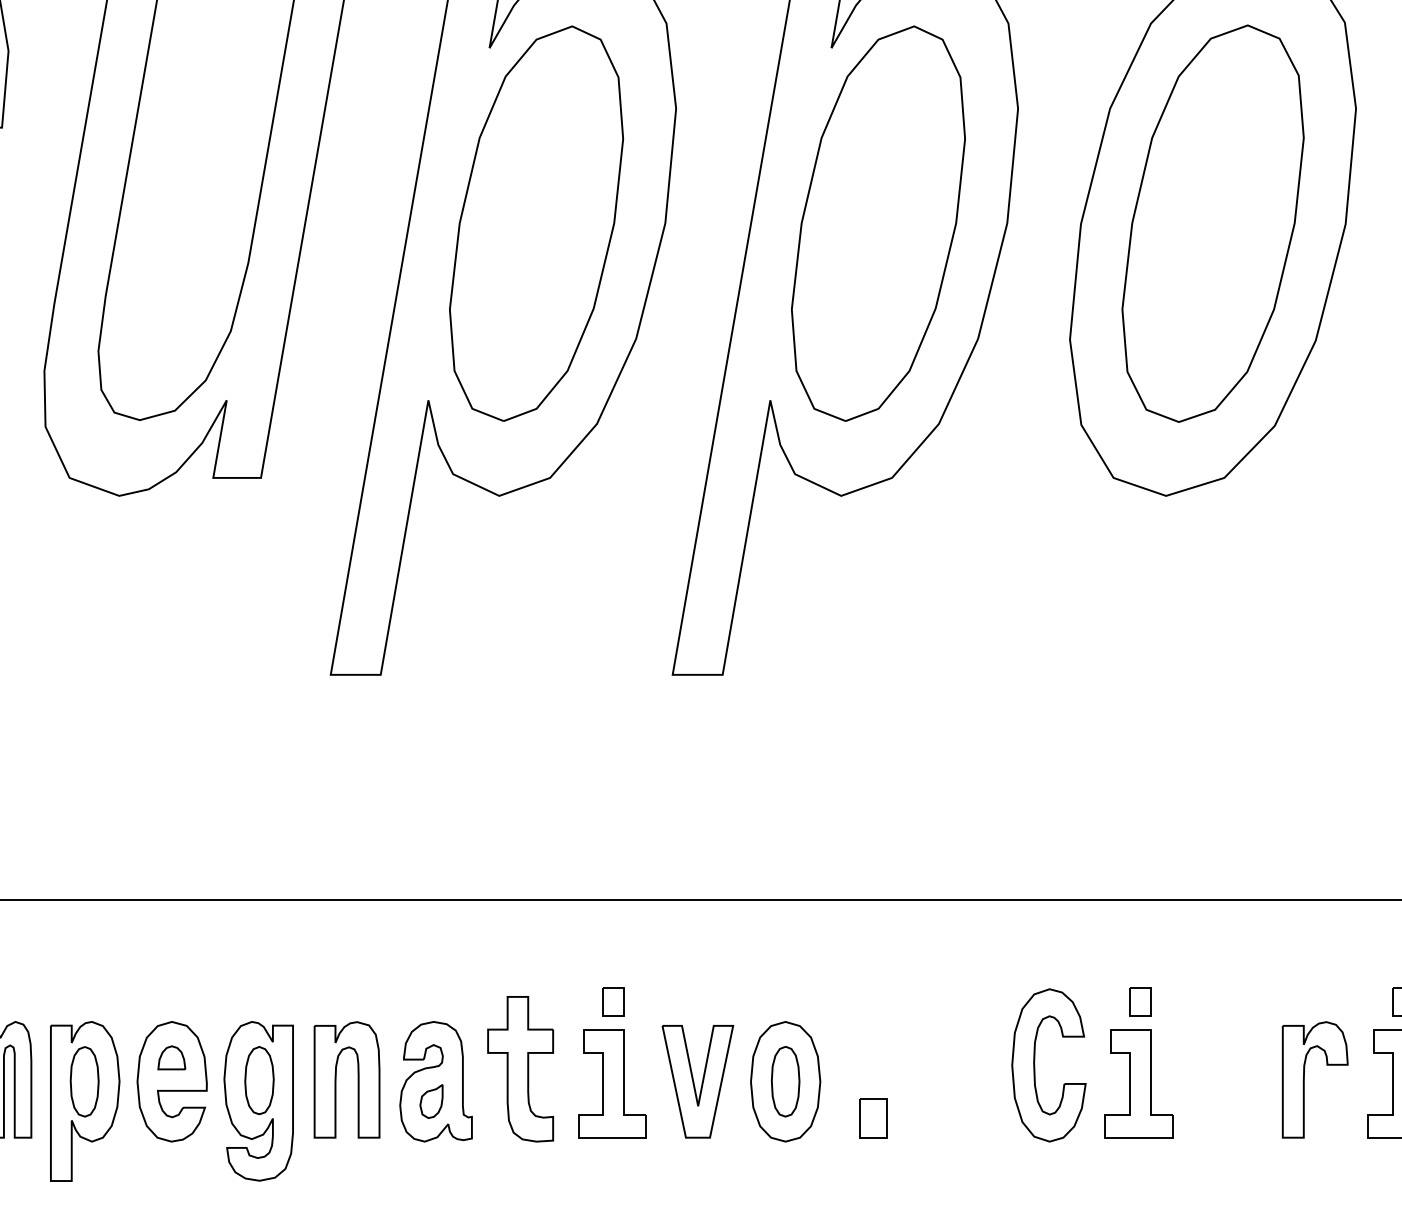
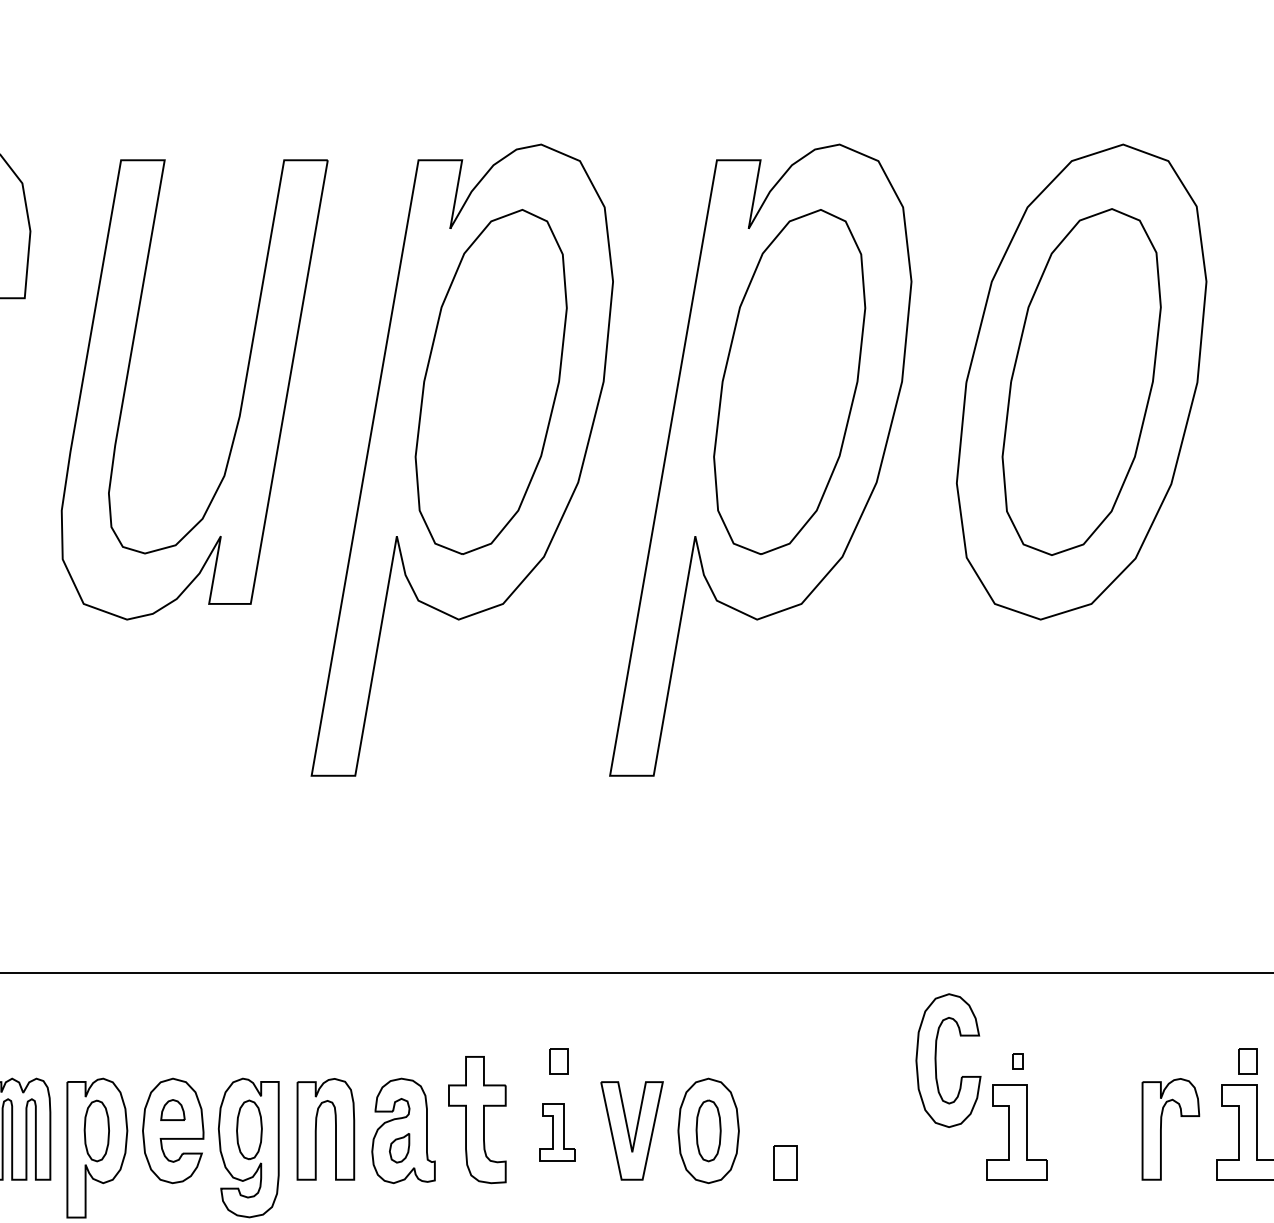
part: (1139, 1002) -> (1017, 1061), size x0.6
part: (1035, 1065) -> (936, 1060), moved
part: (612, 1083) -> (557, 1132), size x0.6

